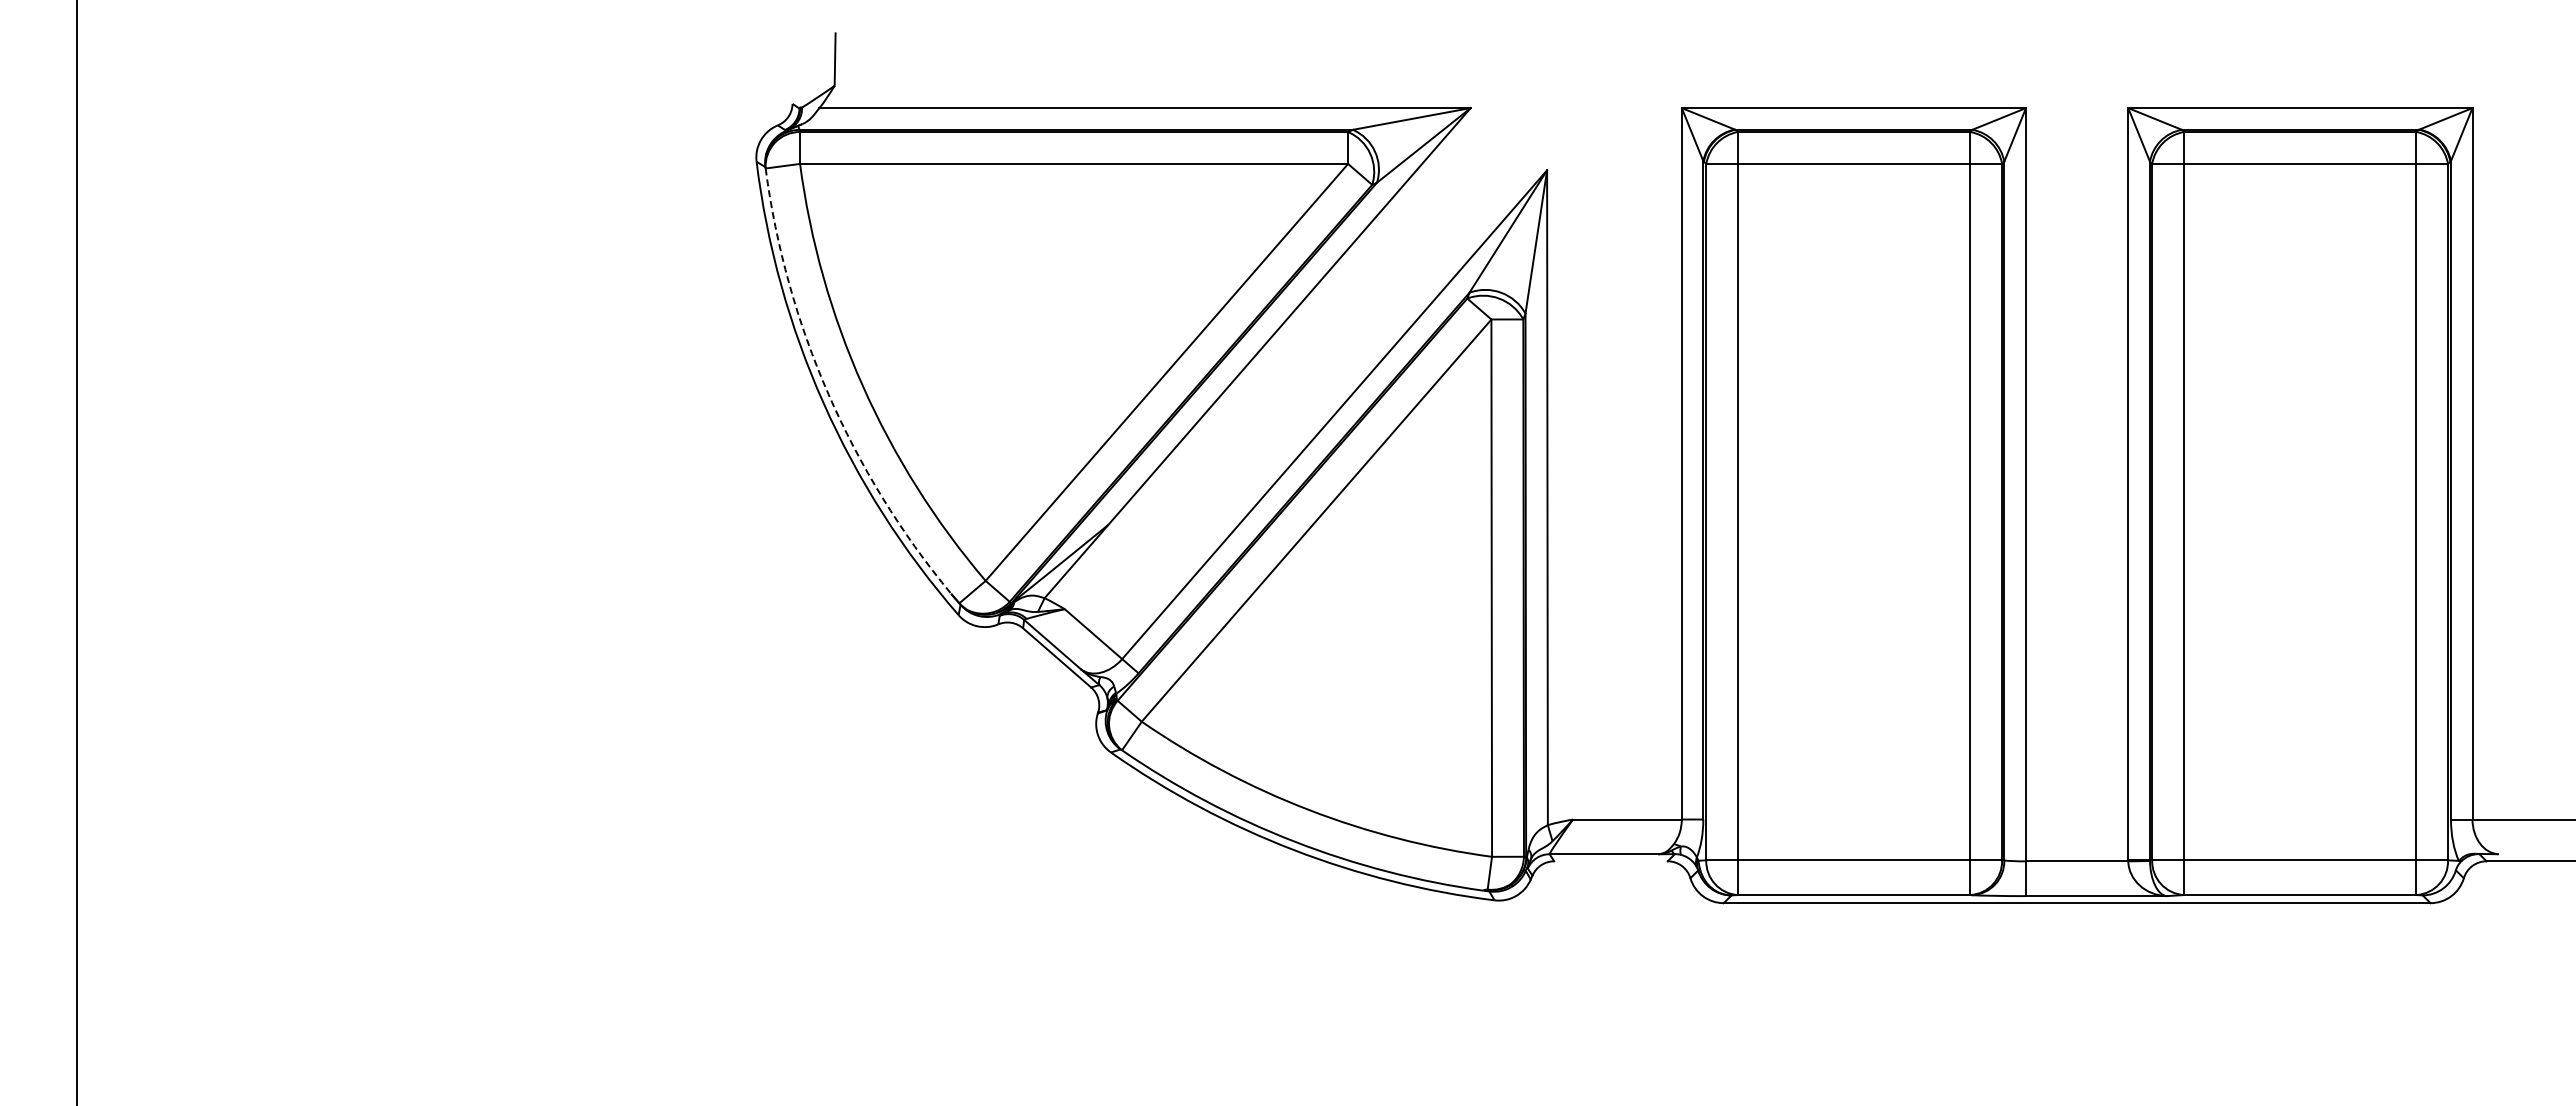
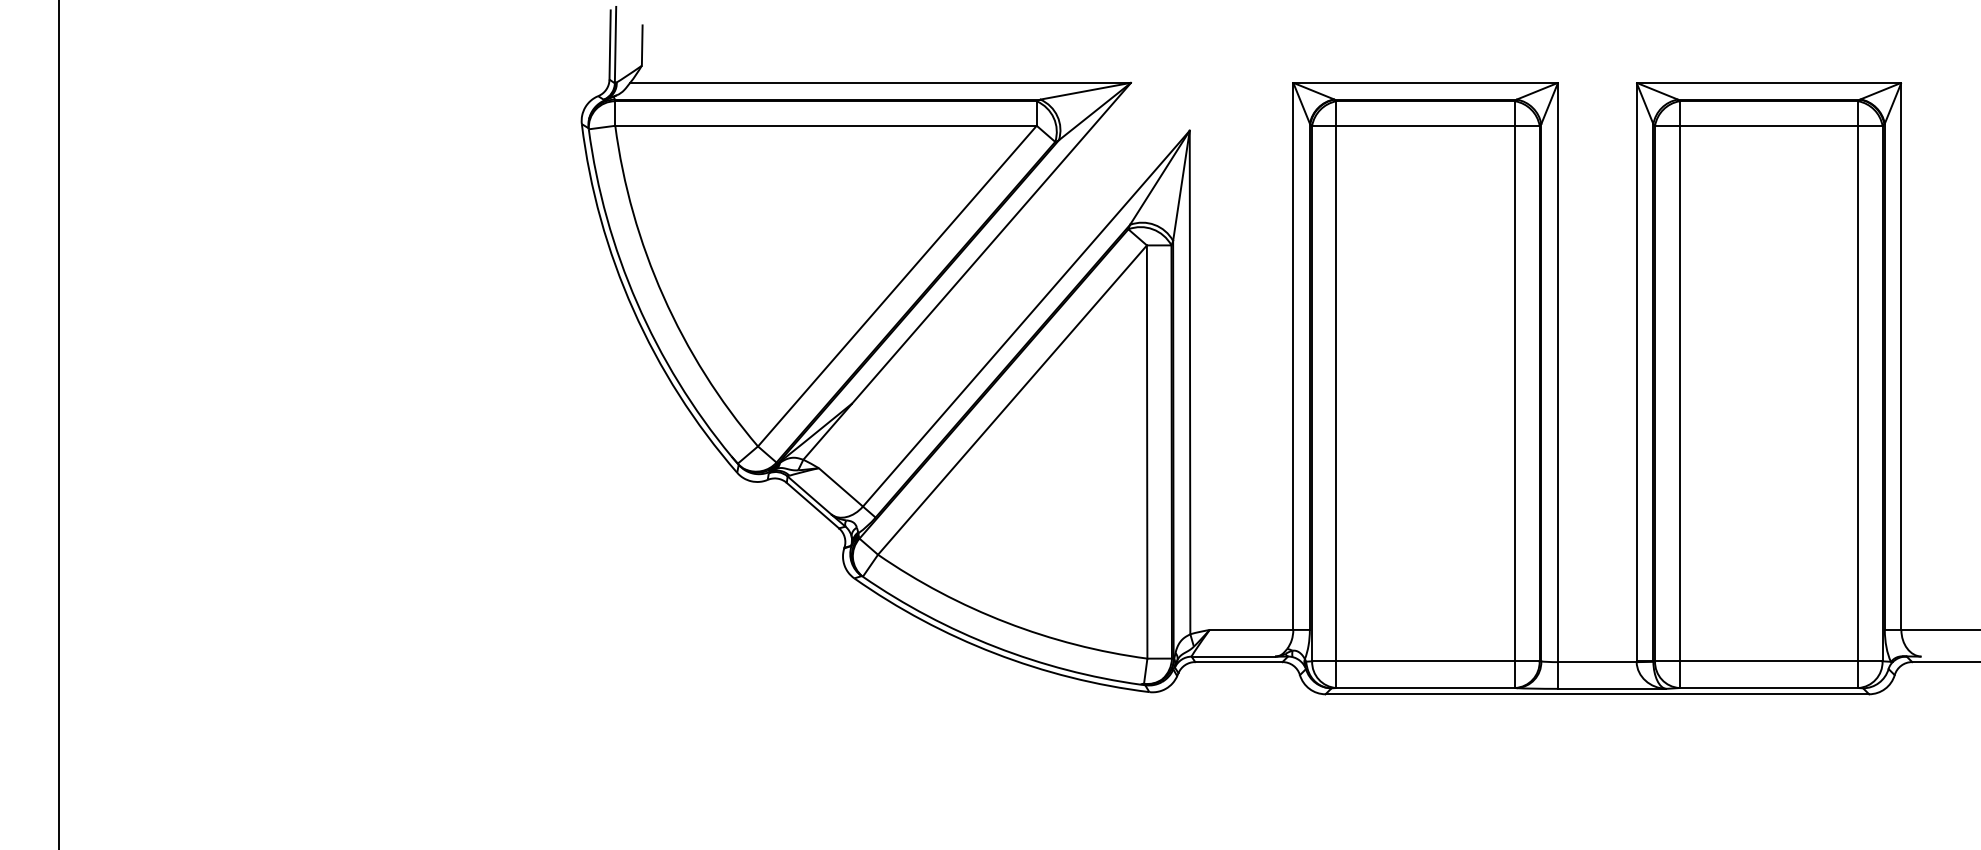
line: (793, 58) -> (610, 44), added
line: (800, 58) -> (615, 44), added
arc: (828, 394) -> (637, 303), dashed -> solid
line: (1610, 861) -> (1238, 662), added

